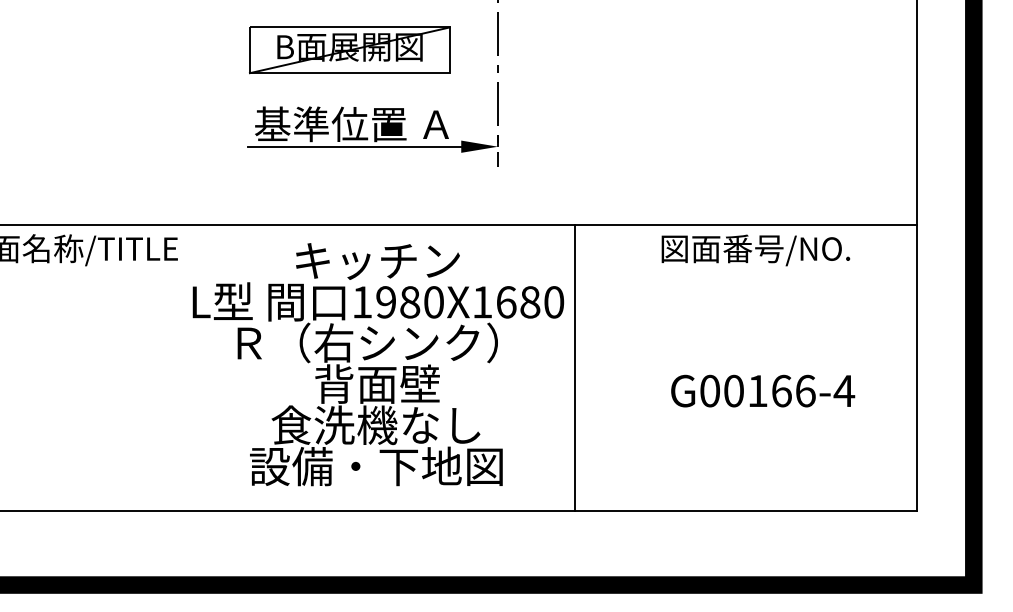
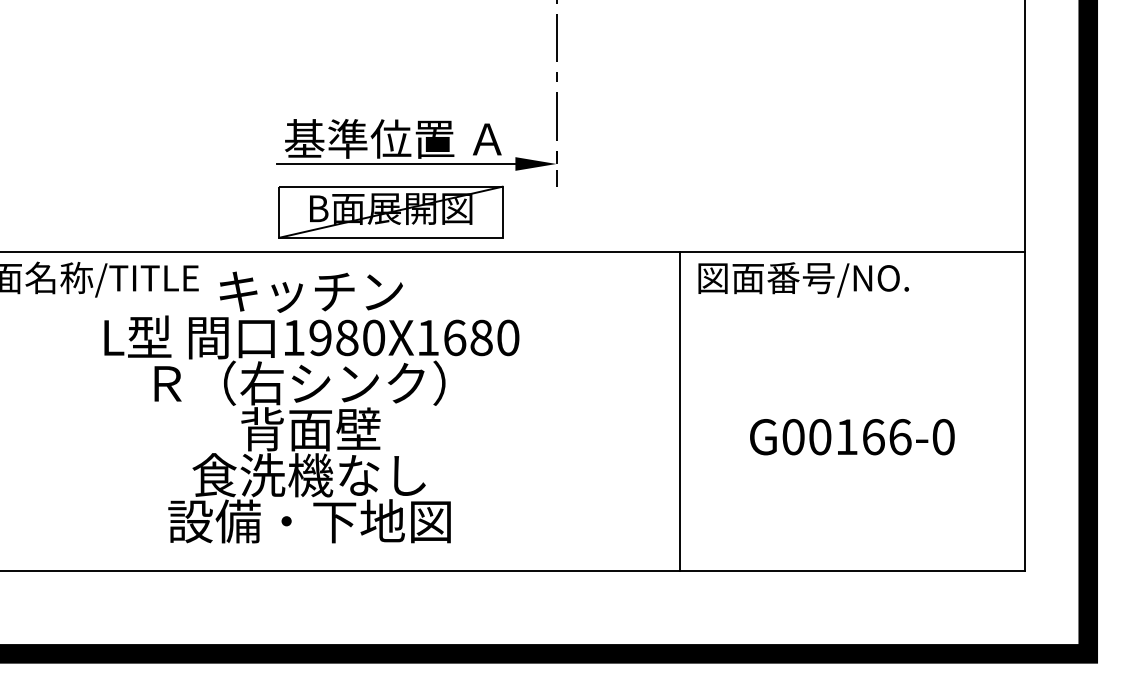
part: (349, 49) -> (390, 211), moved
text: (755, 250) -> (803, 279), moved
text: (378, 364) -> (311, 407), moved
line: (574, 368) -> (679, 411), moved
text: (844, 391) -> (943, 437), G00166-4 -> G00166-0

